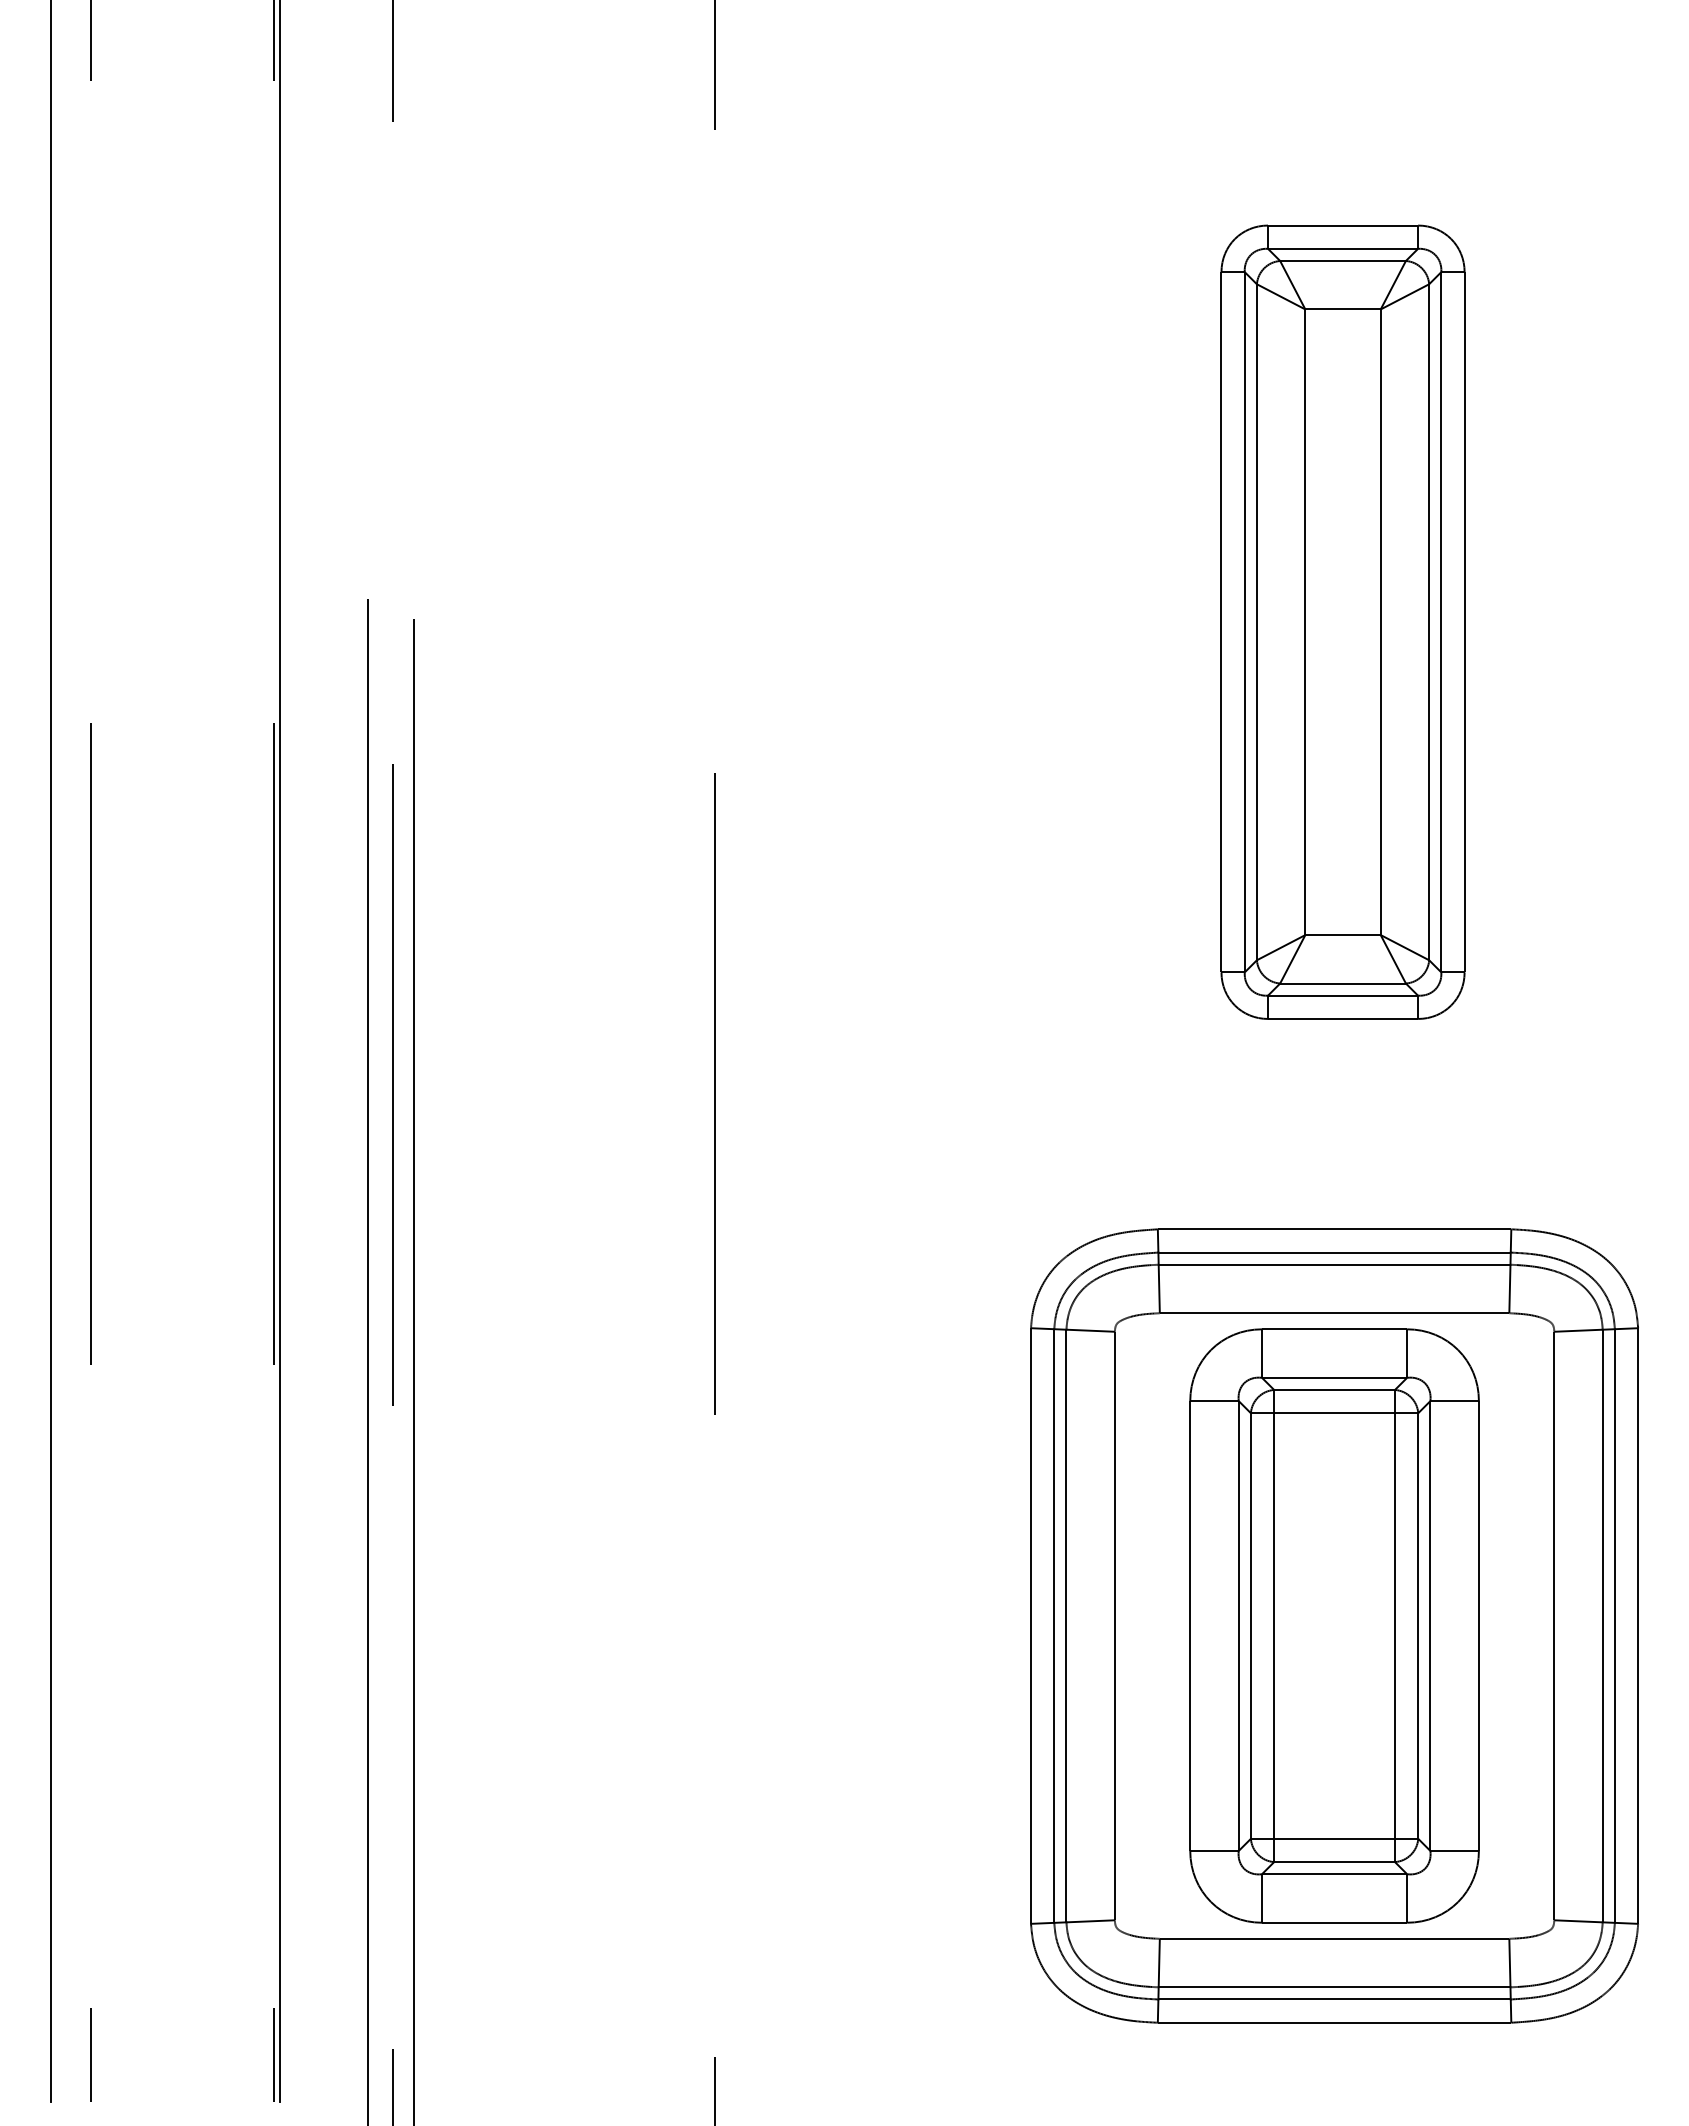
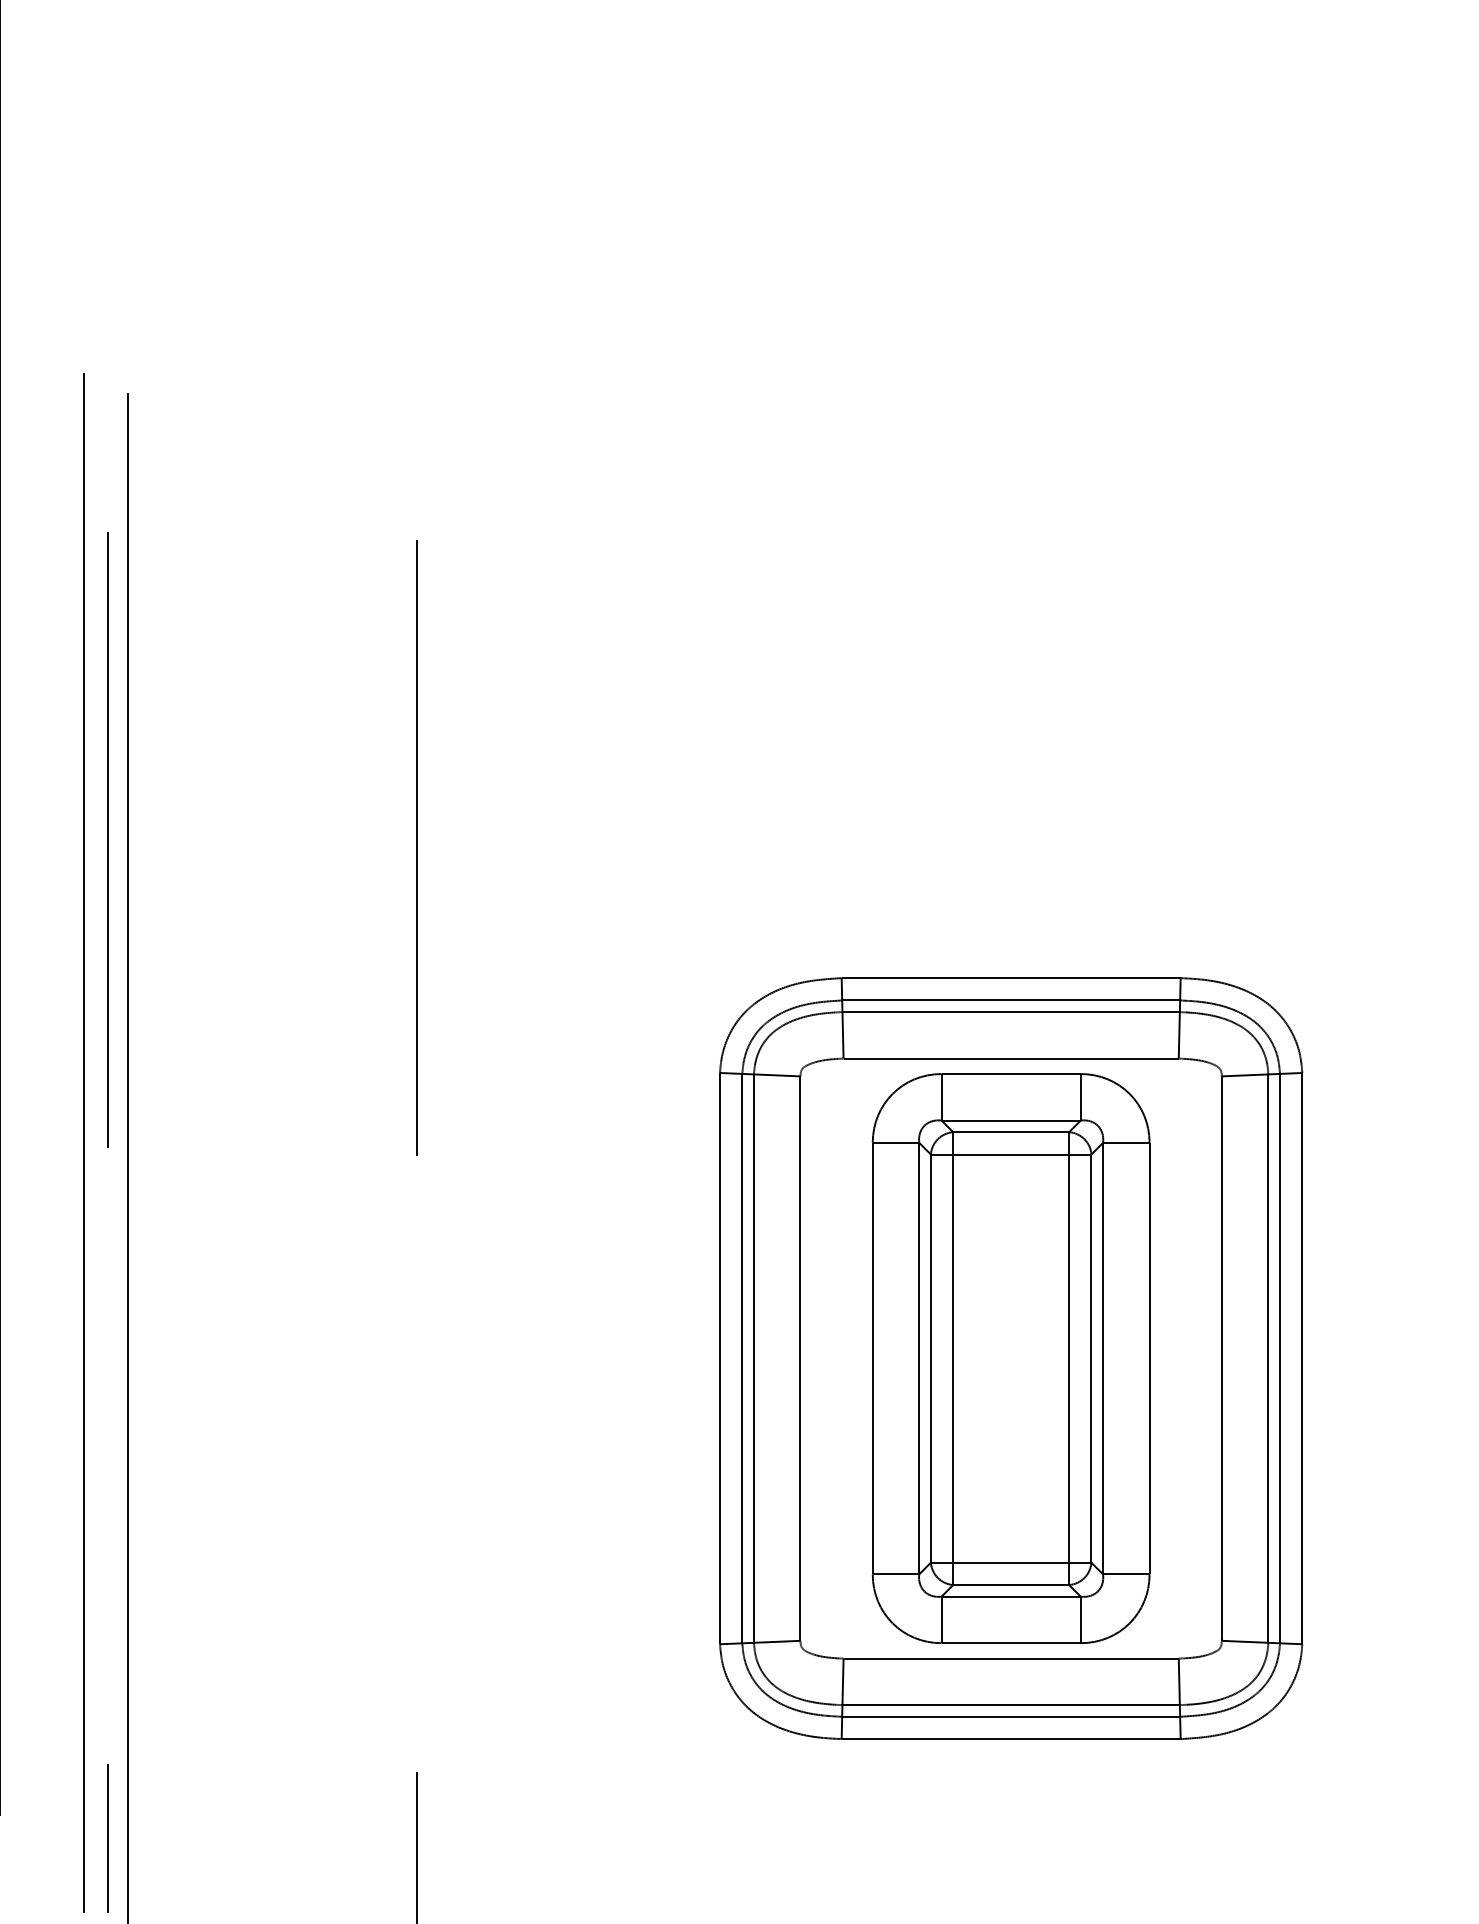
part: (1342, 621) -> (1018, 395), removed

